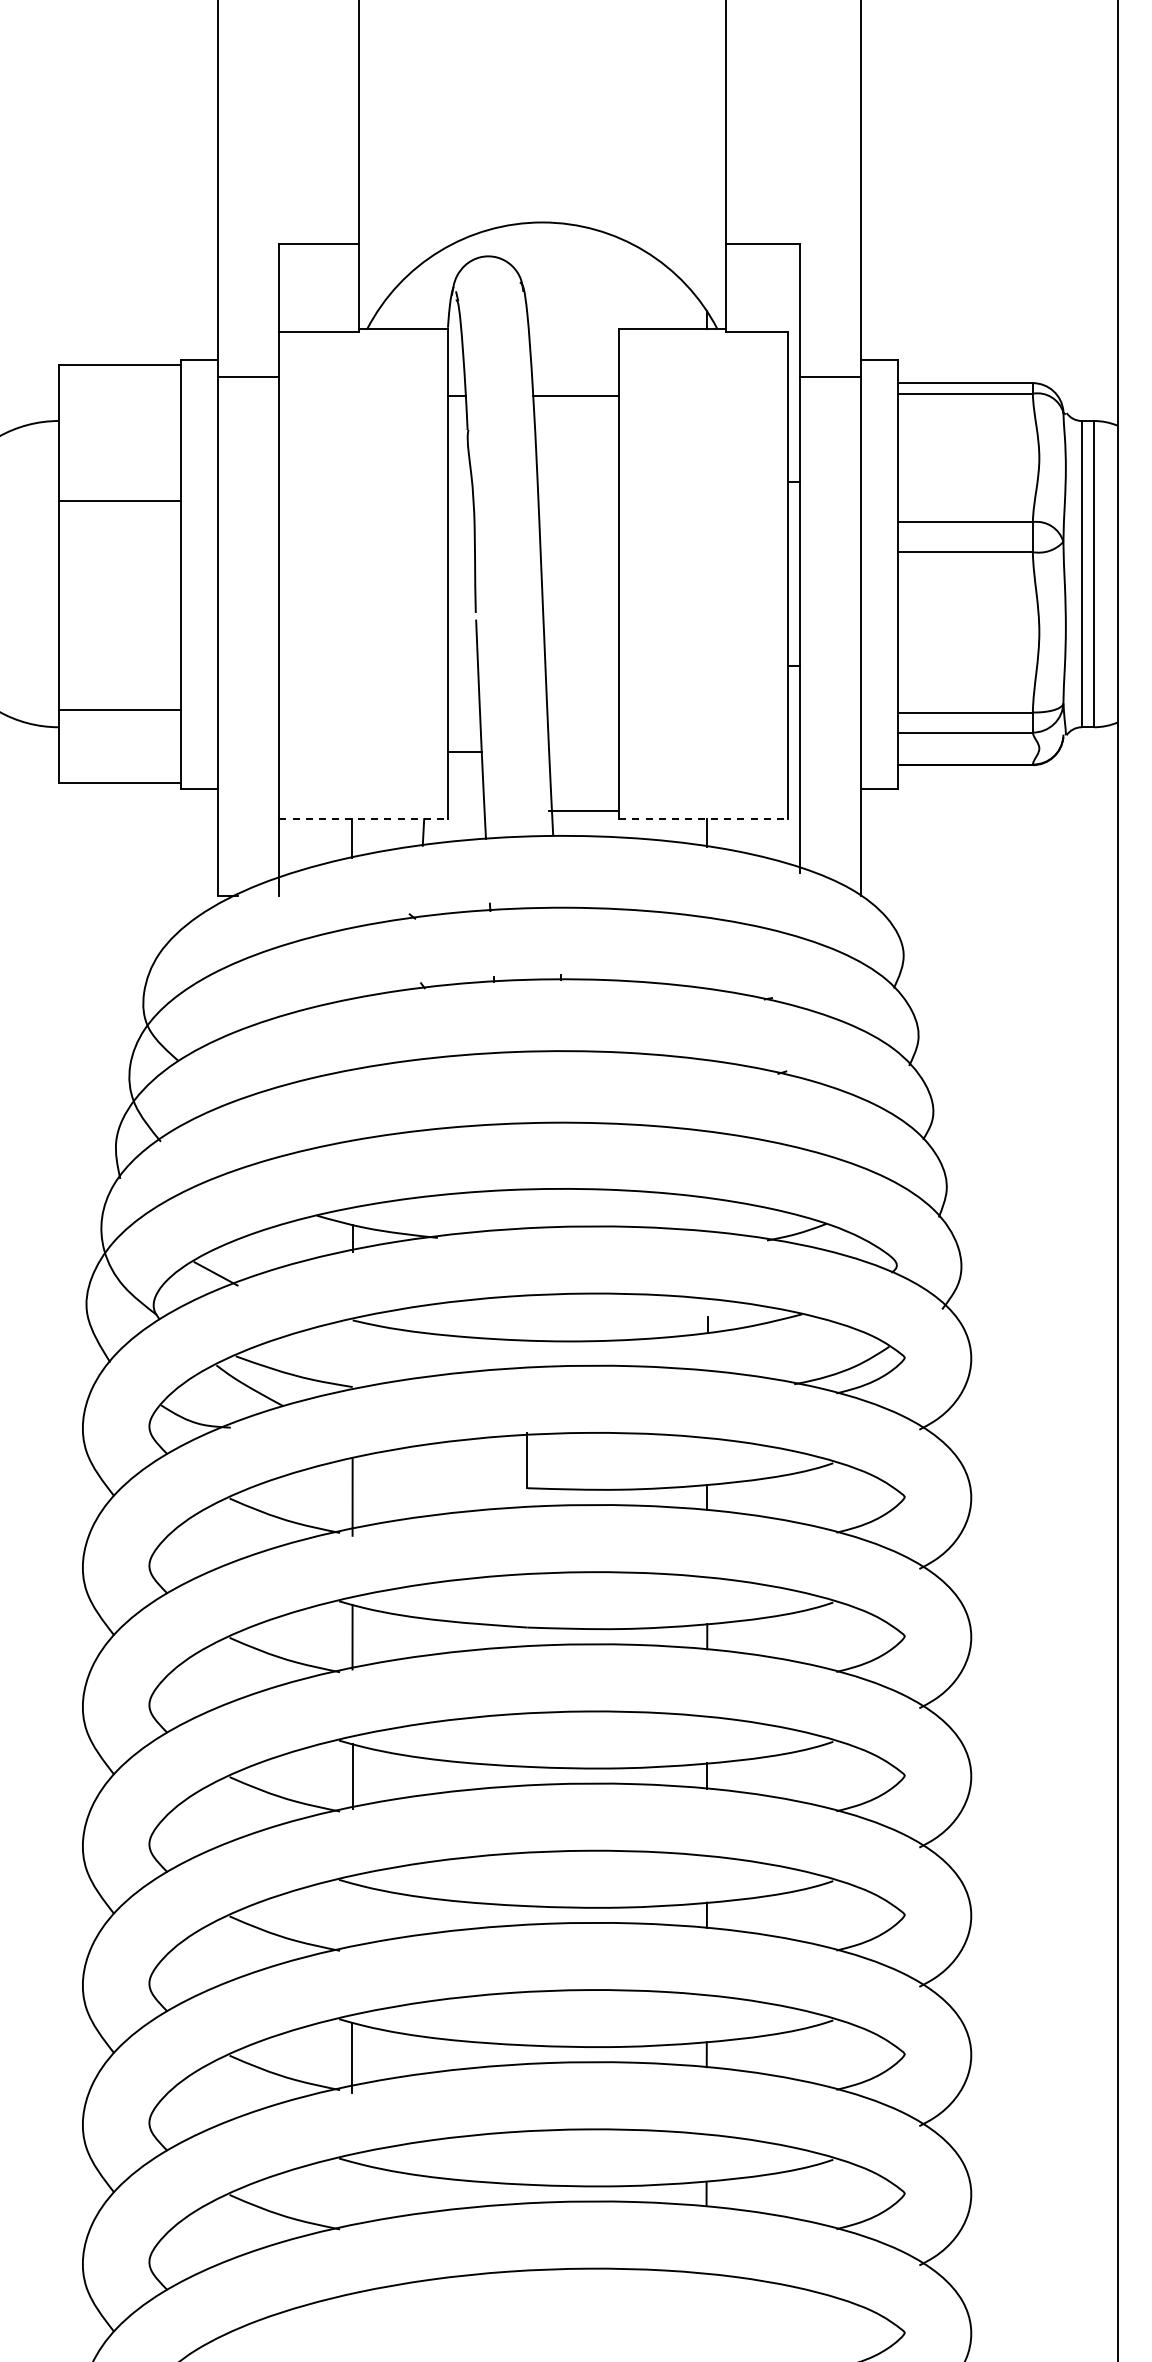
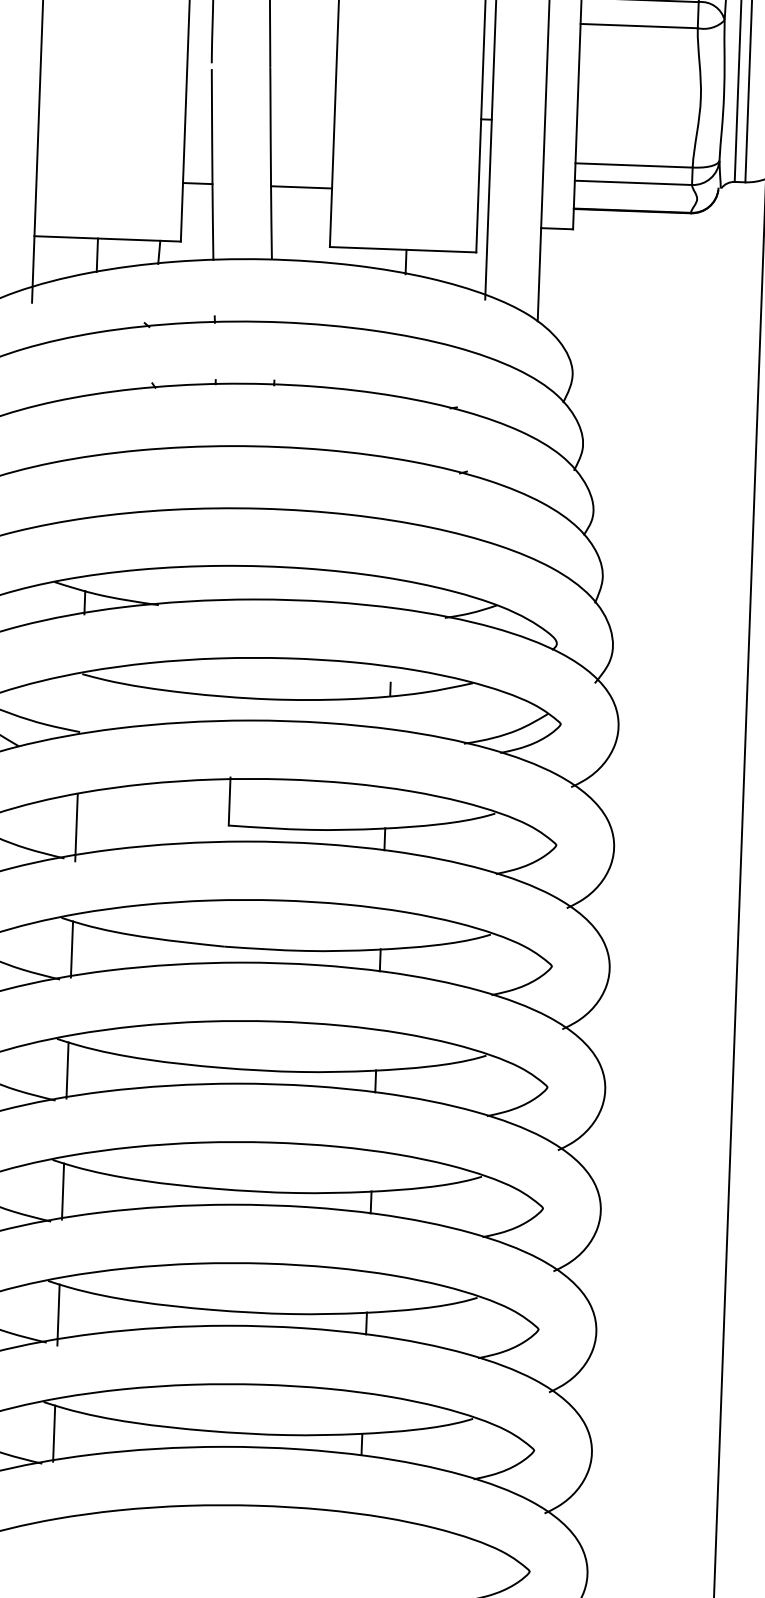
line: (584, 810) -> (301, 187), moved
line: (364, 819) -> (108, 239), dashed -> solid
line: (704, 819) -> (403, 250), dashed -> solid
line: (352, 1915) -> (63, 1191), added
line: (352, 2194) -> (54, 1433), added

